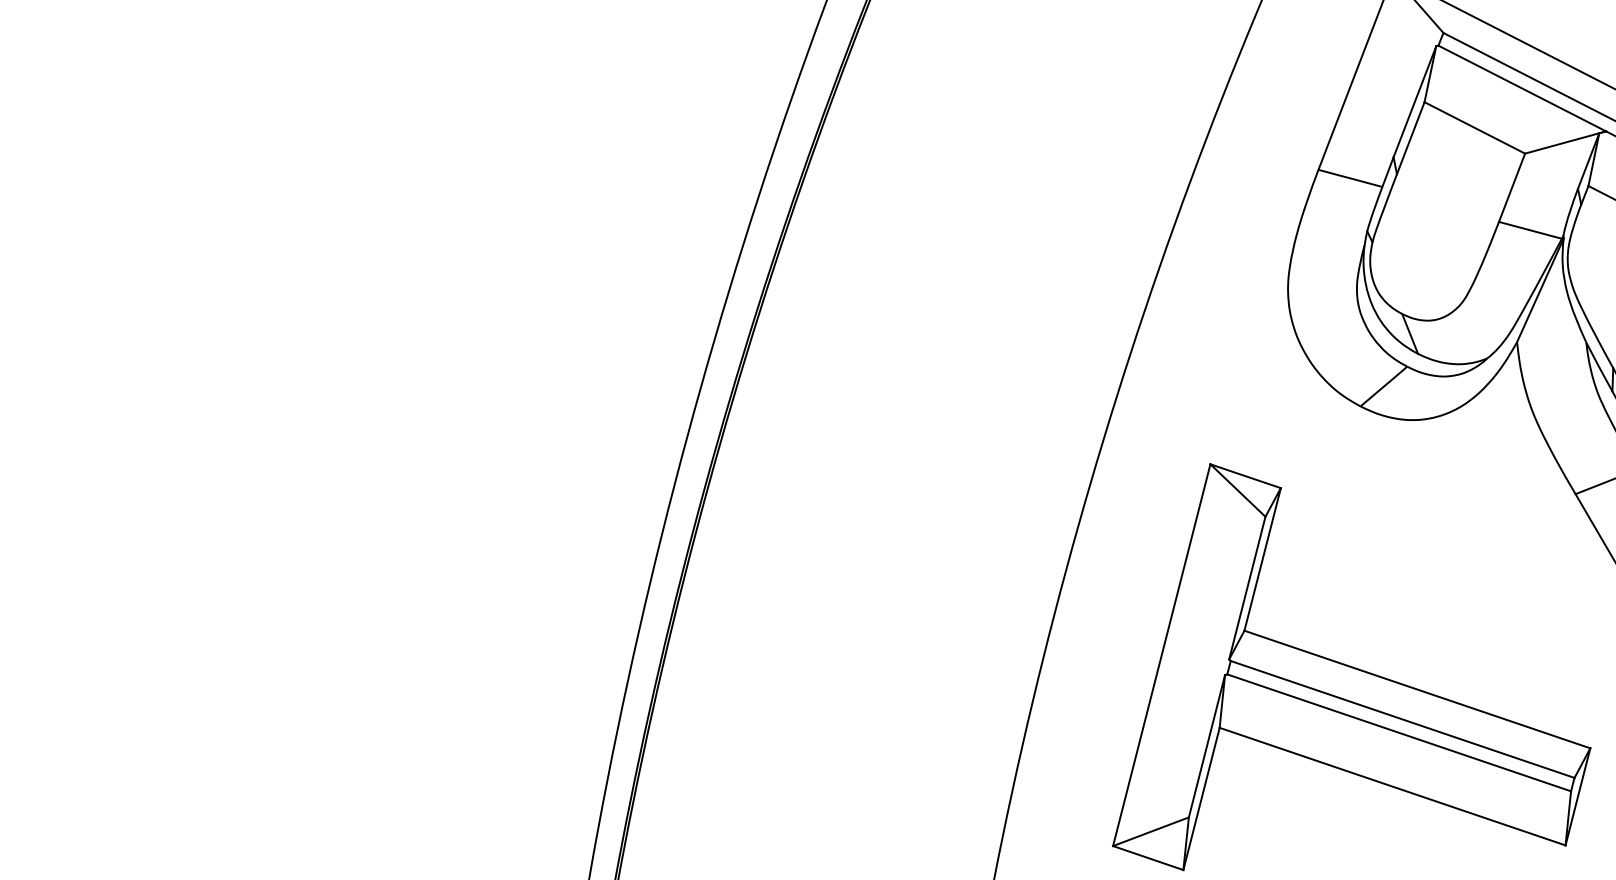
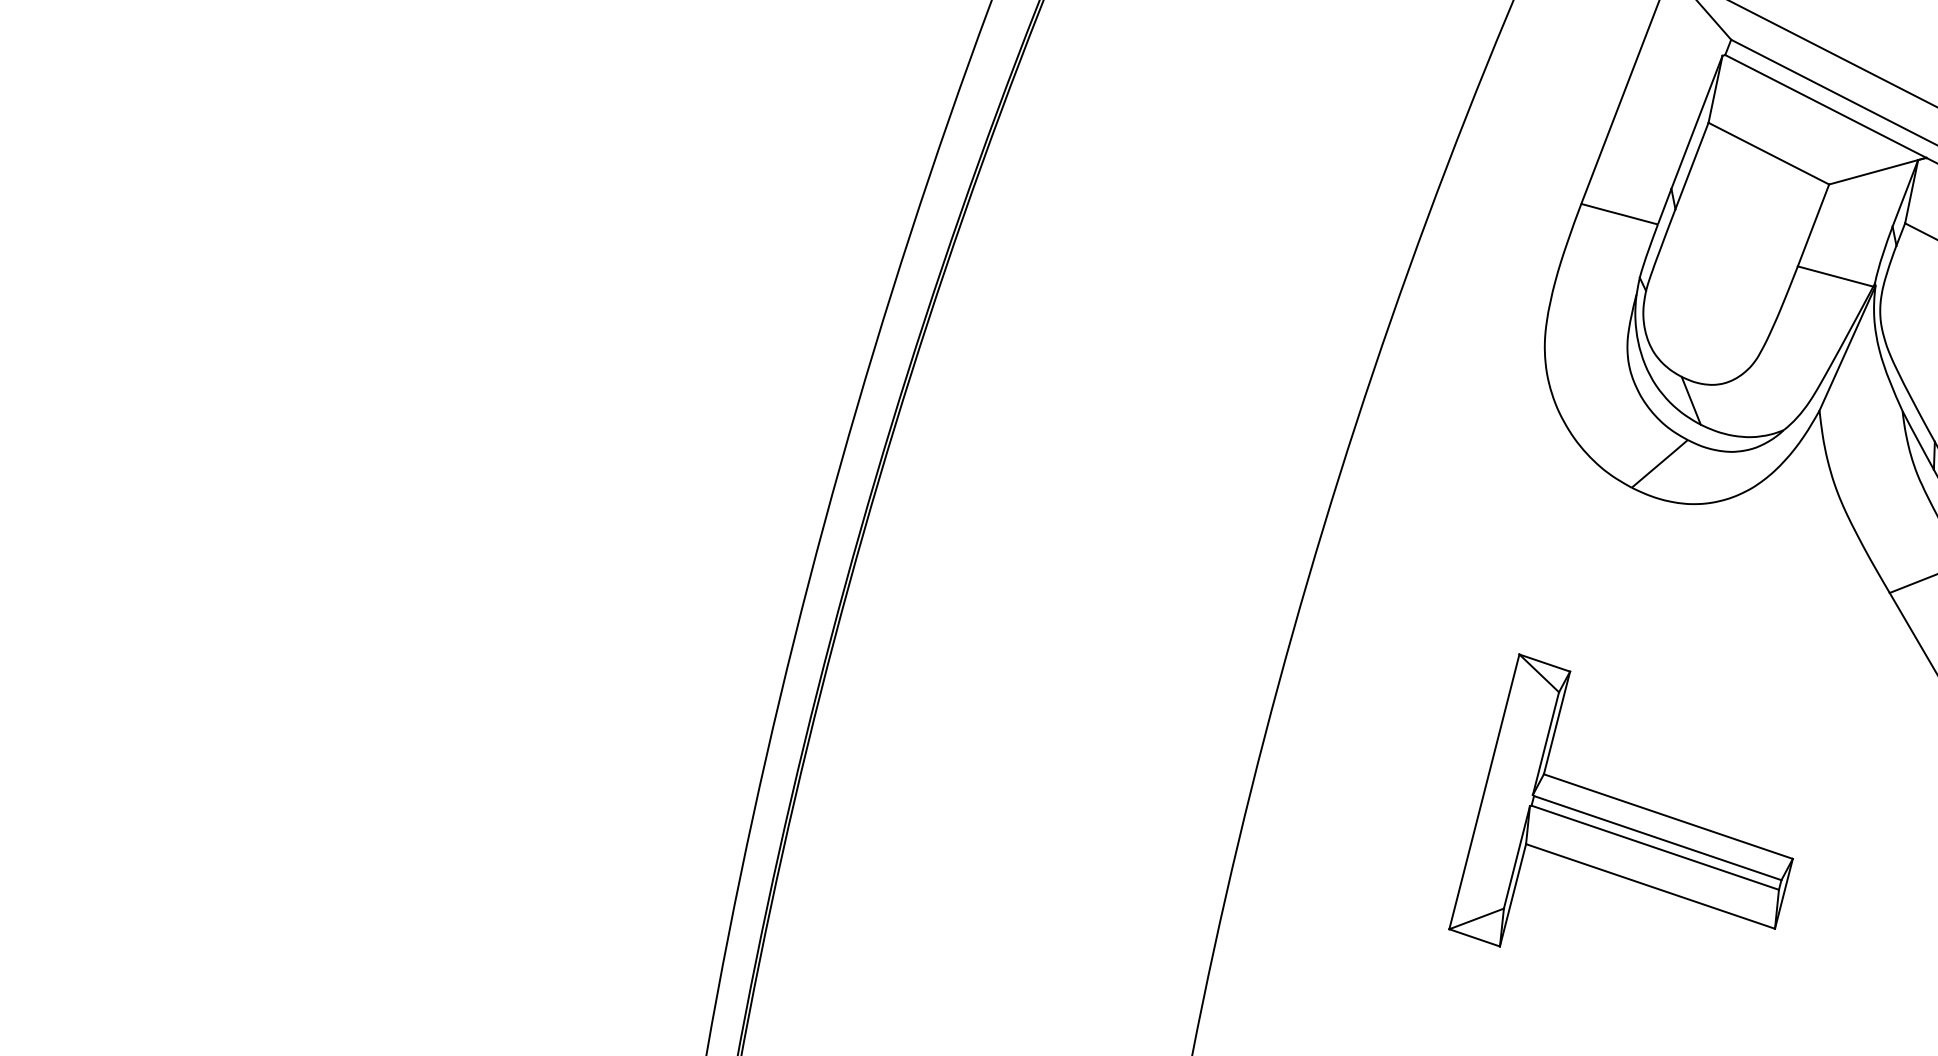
part: (1351, 667) -> (1620, 800), size x0.6

